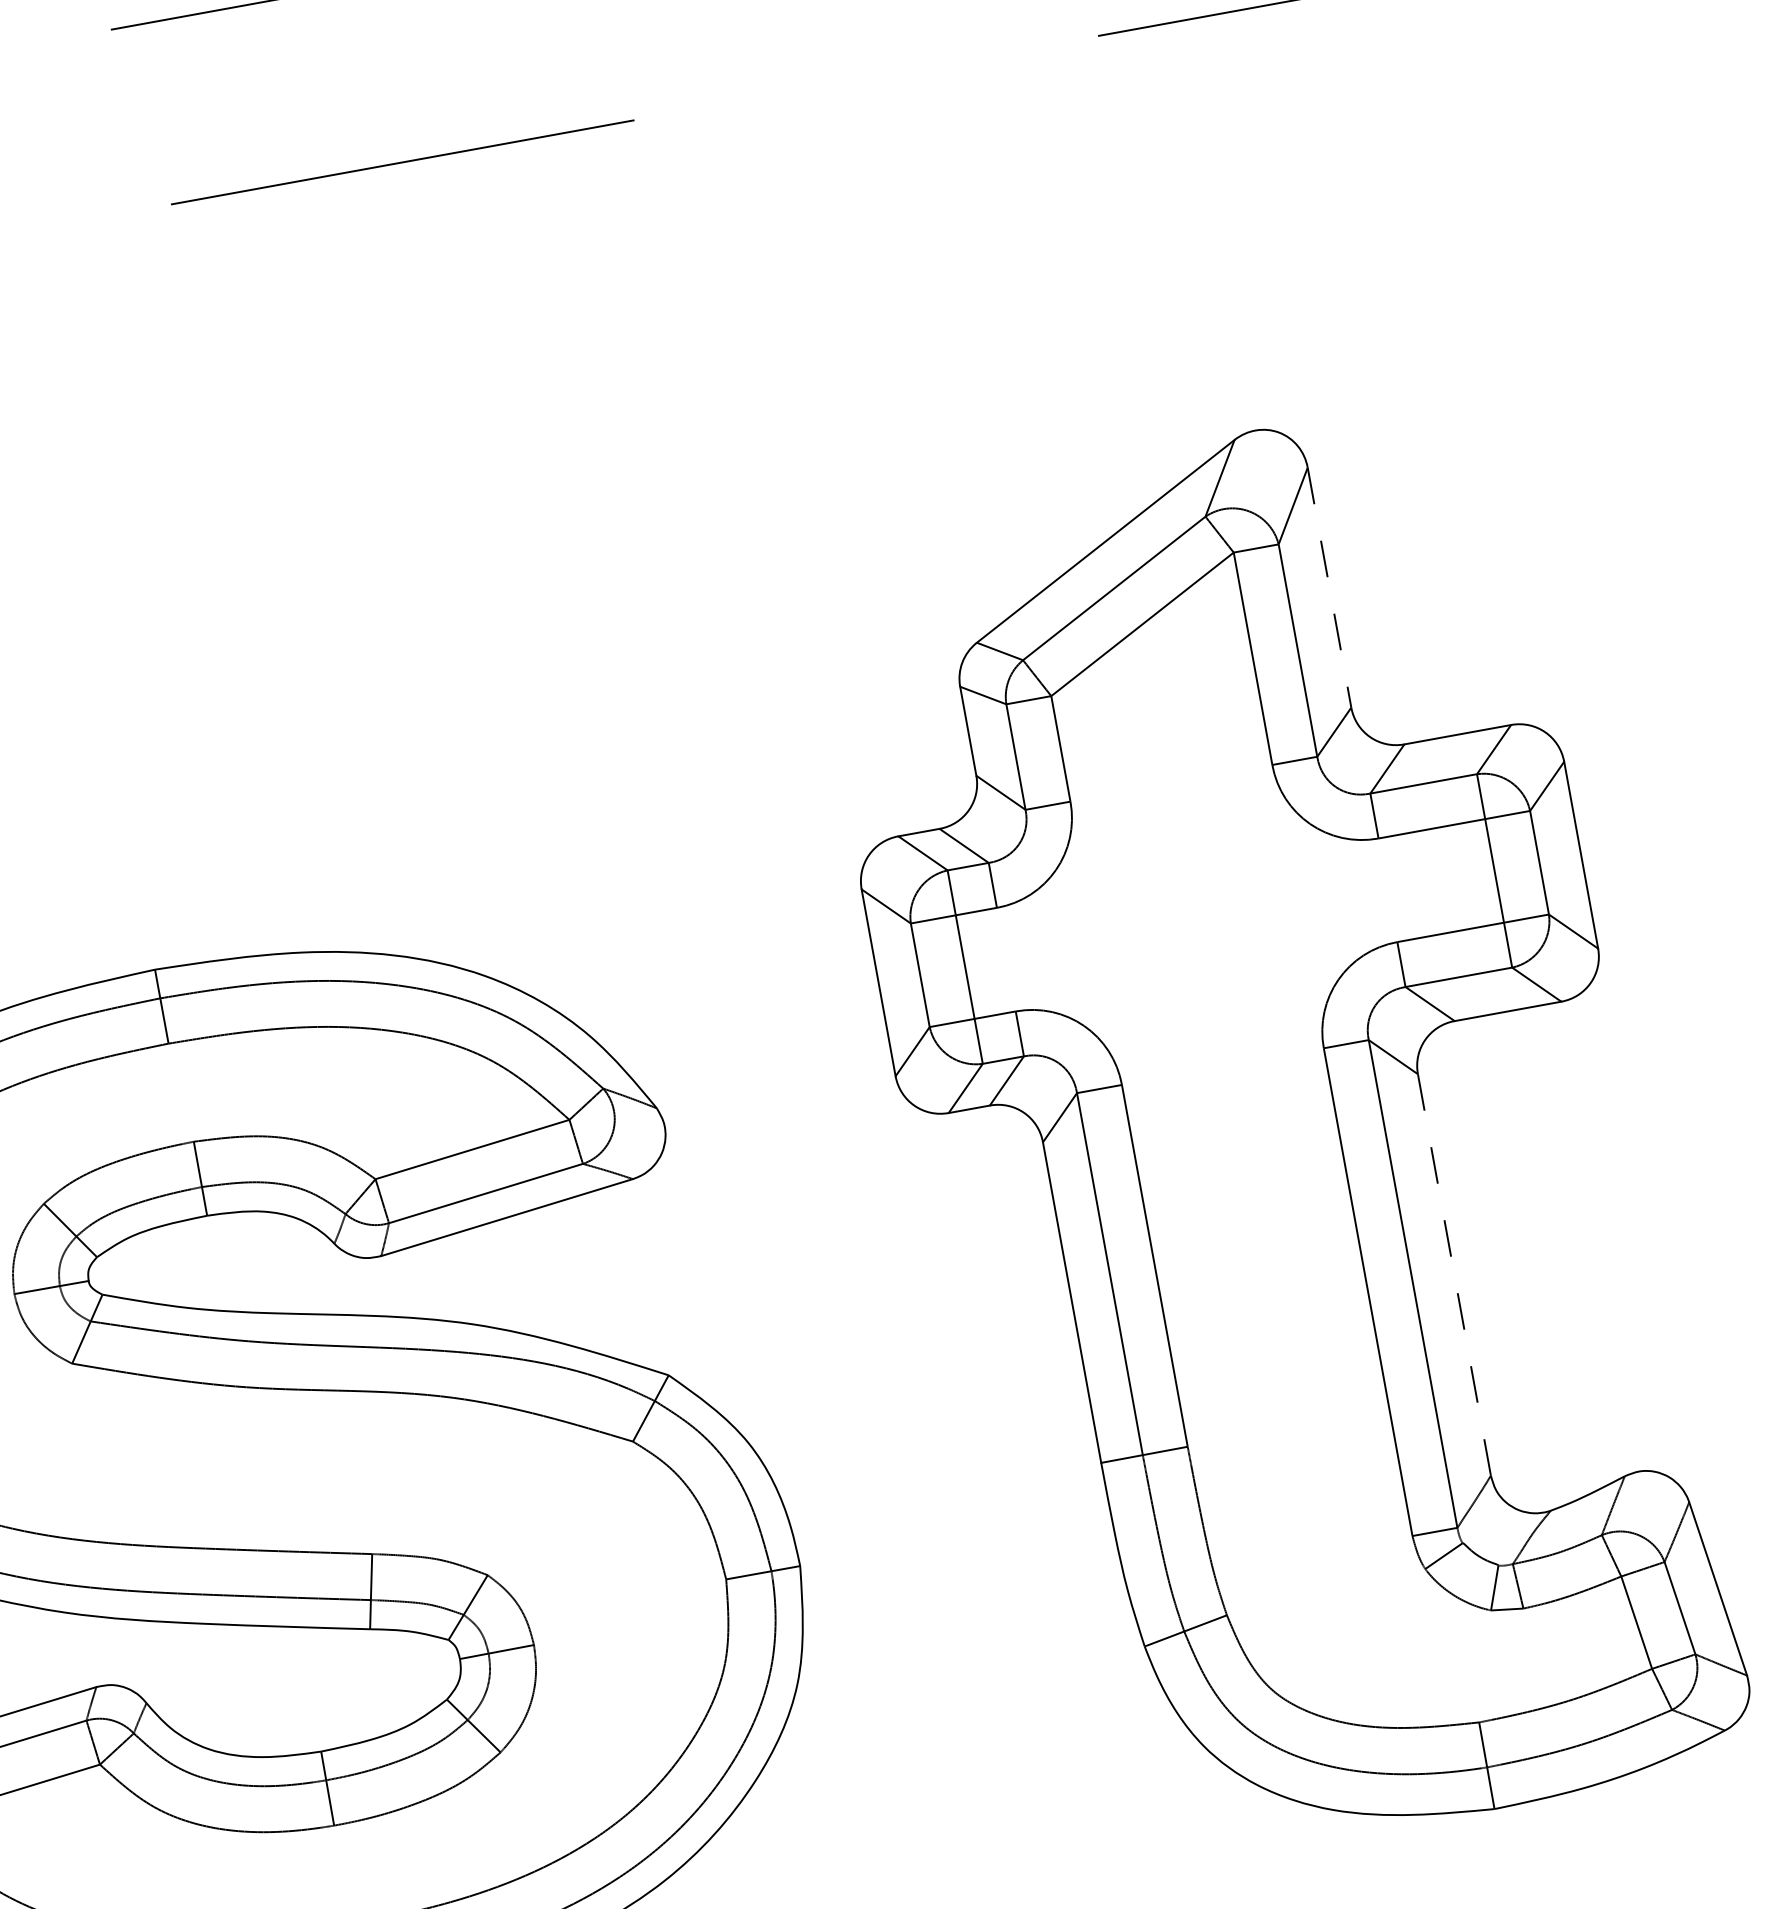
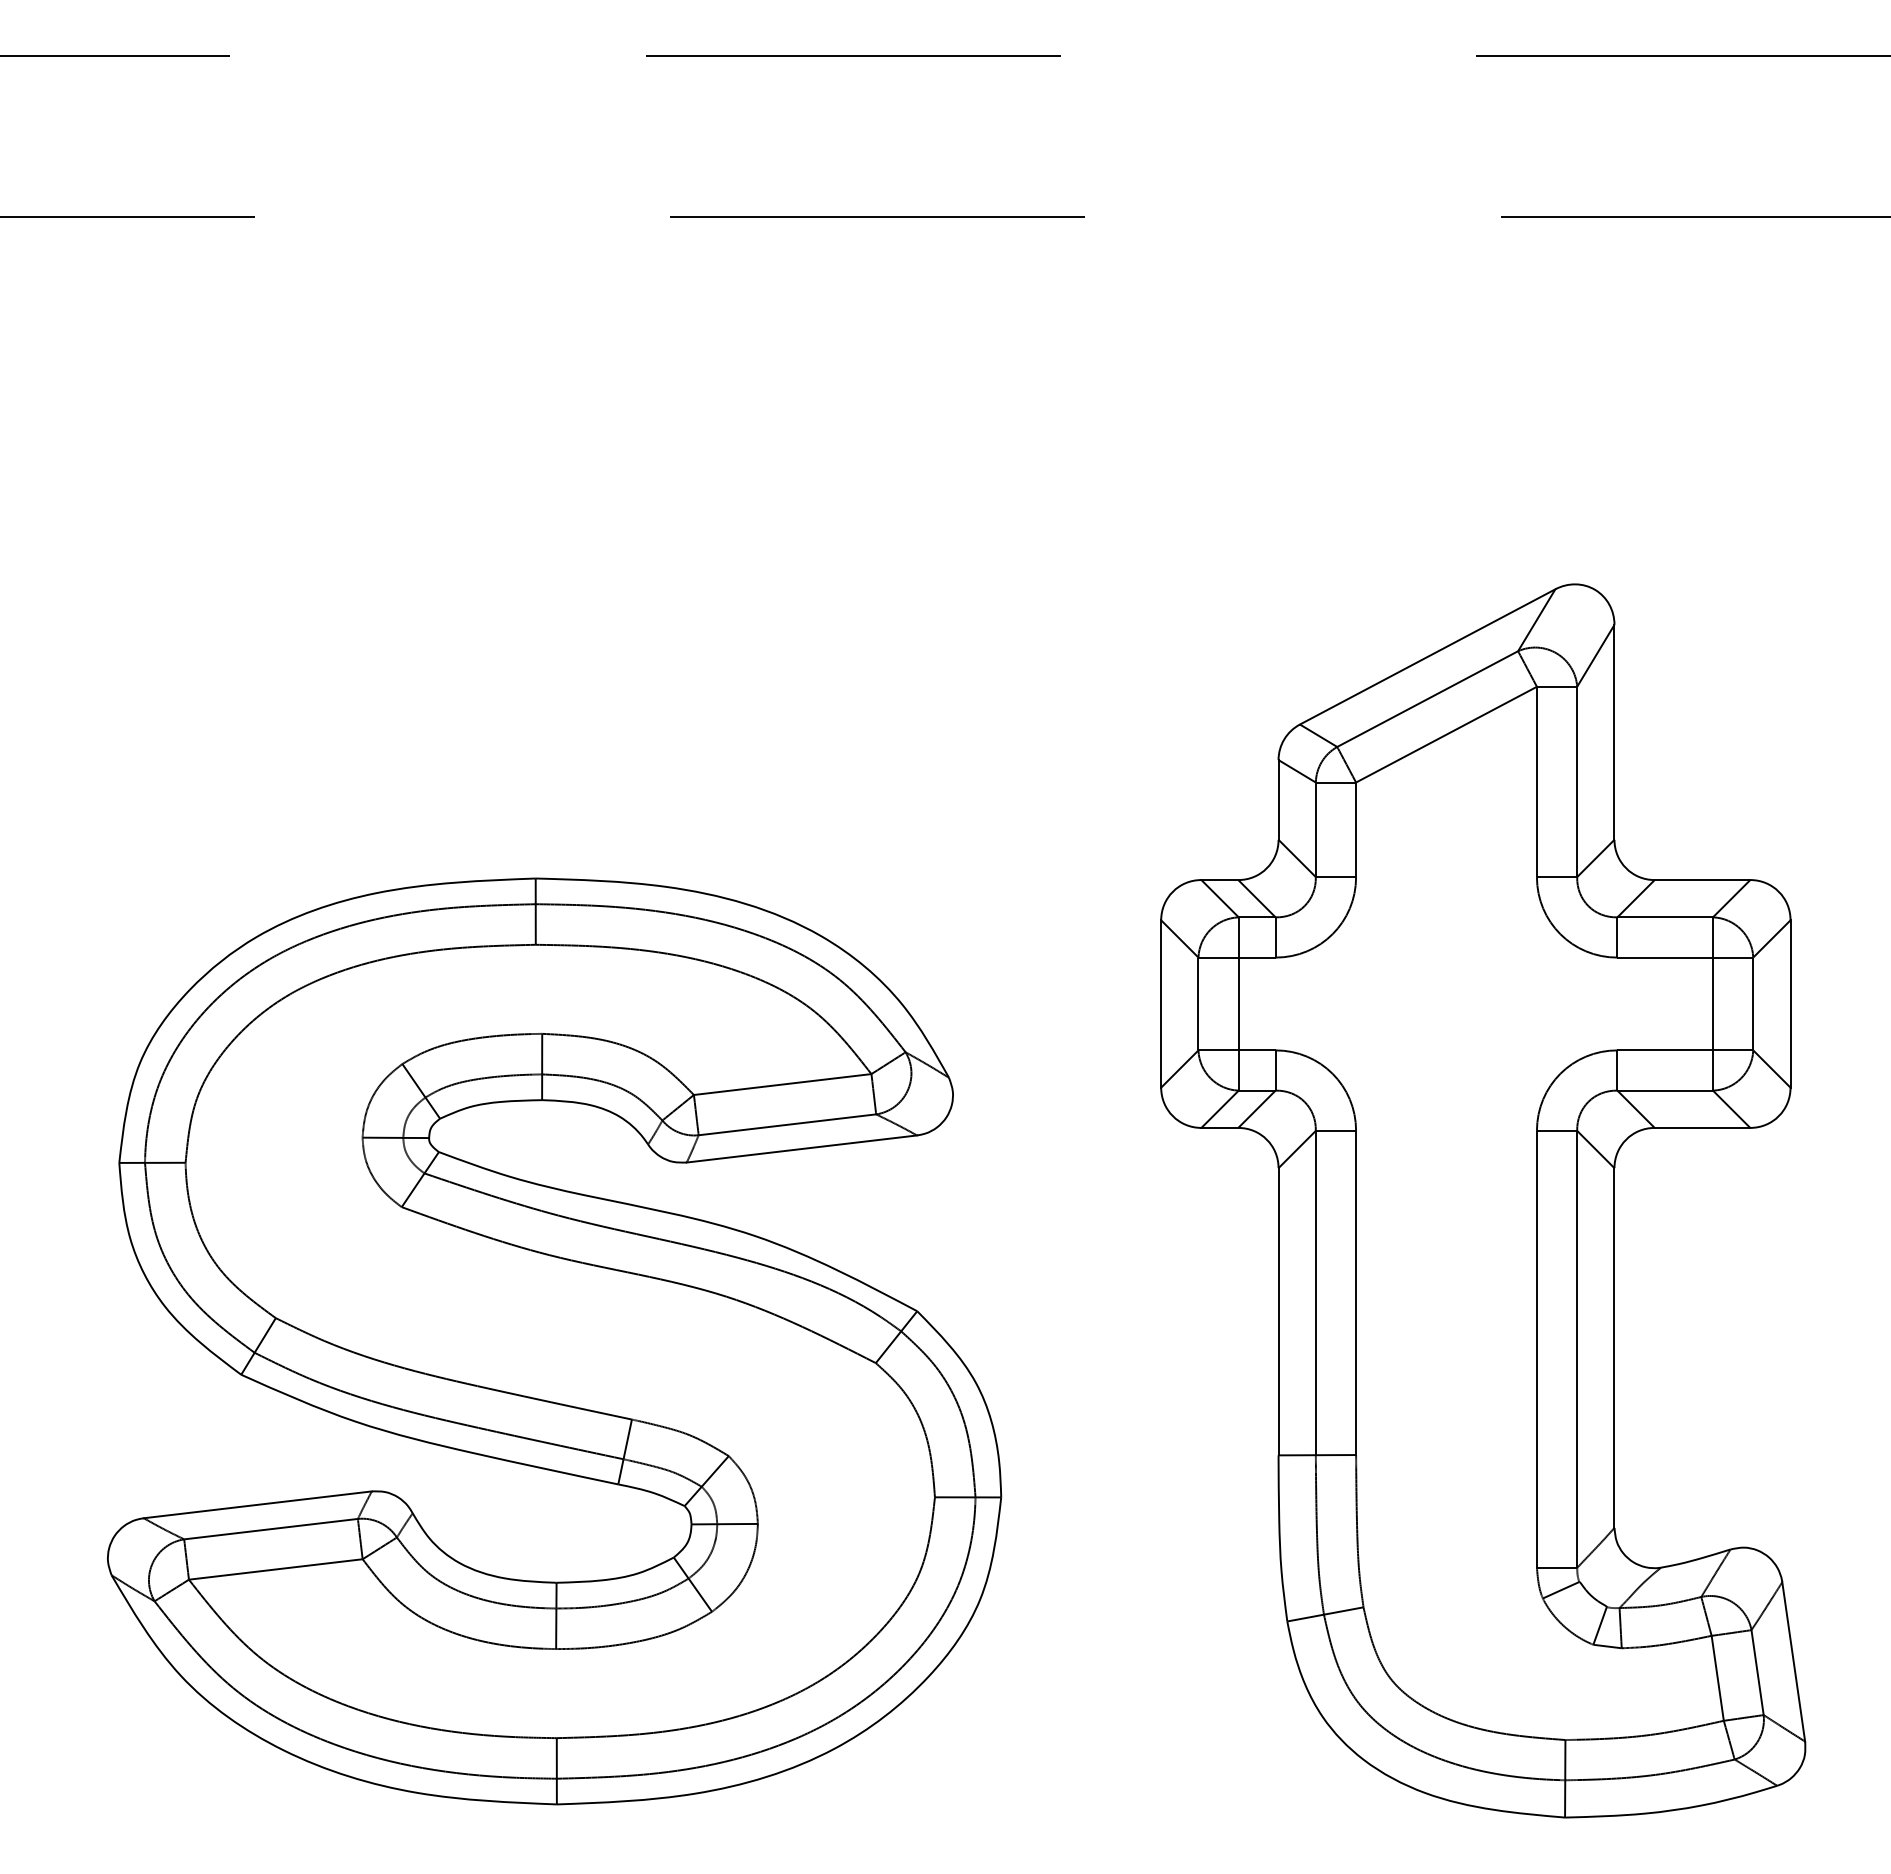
line: (1329, 587) -> (1614, 732), dashed -> solid
line: (1454, 1275) -> (1614, 1348), dashed -> solid

